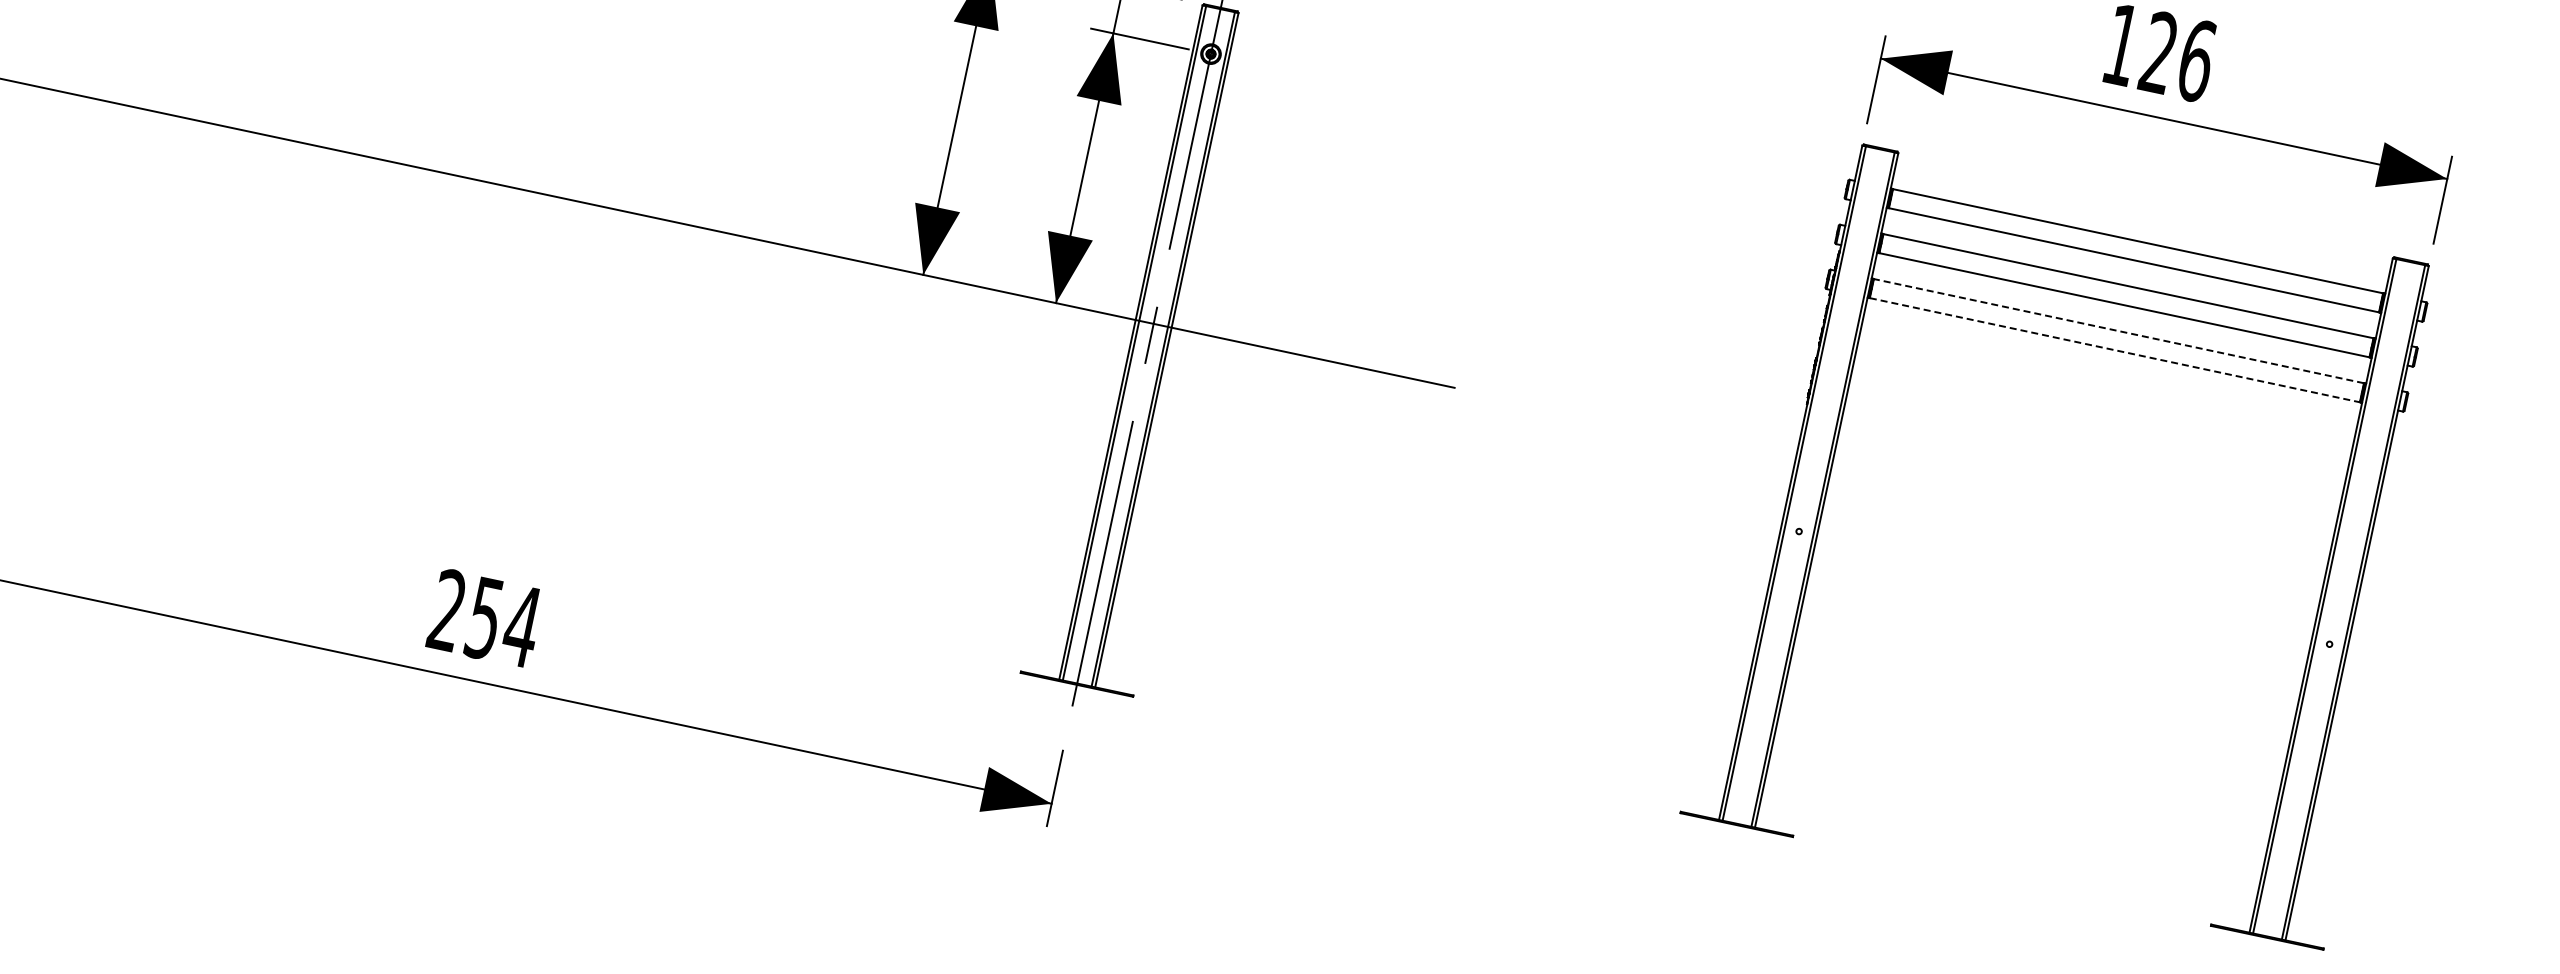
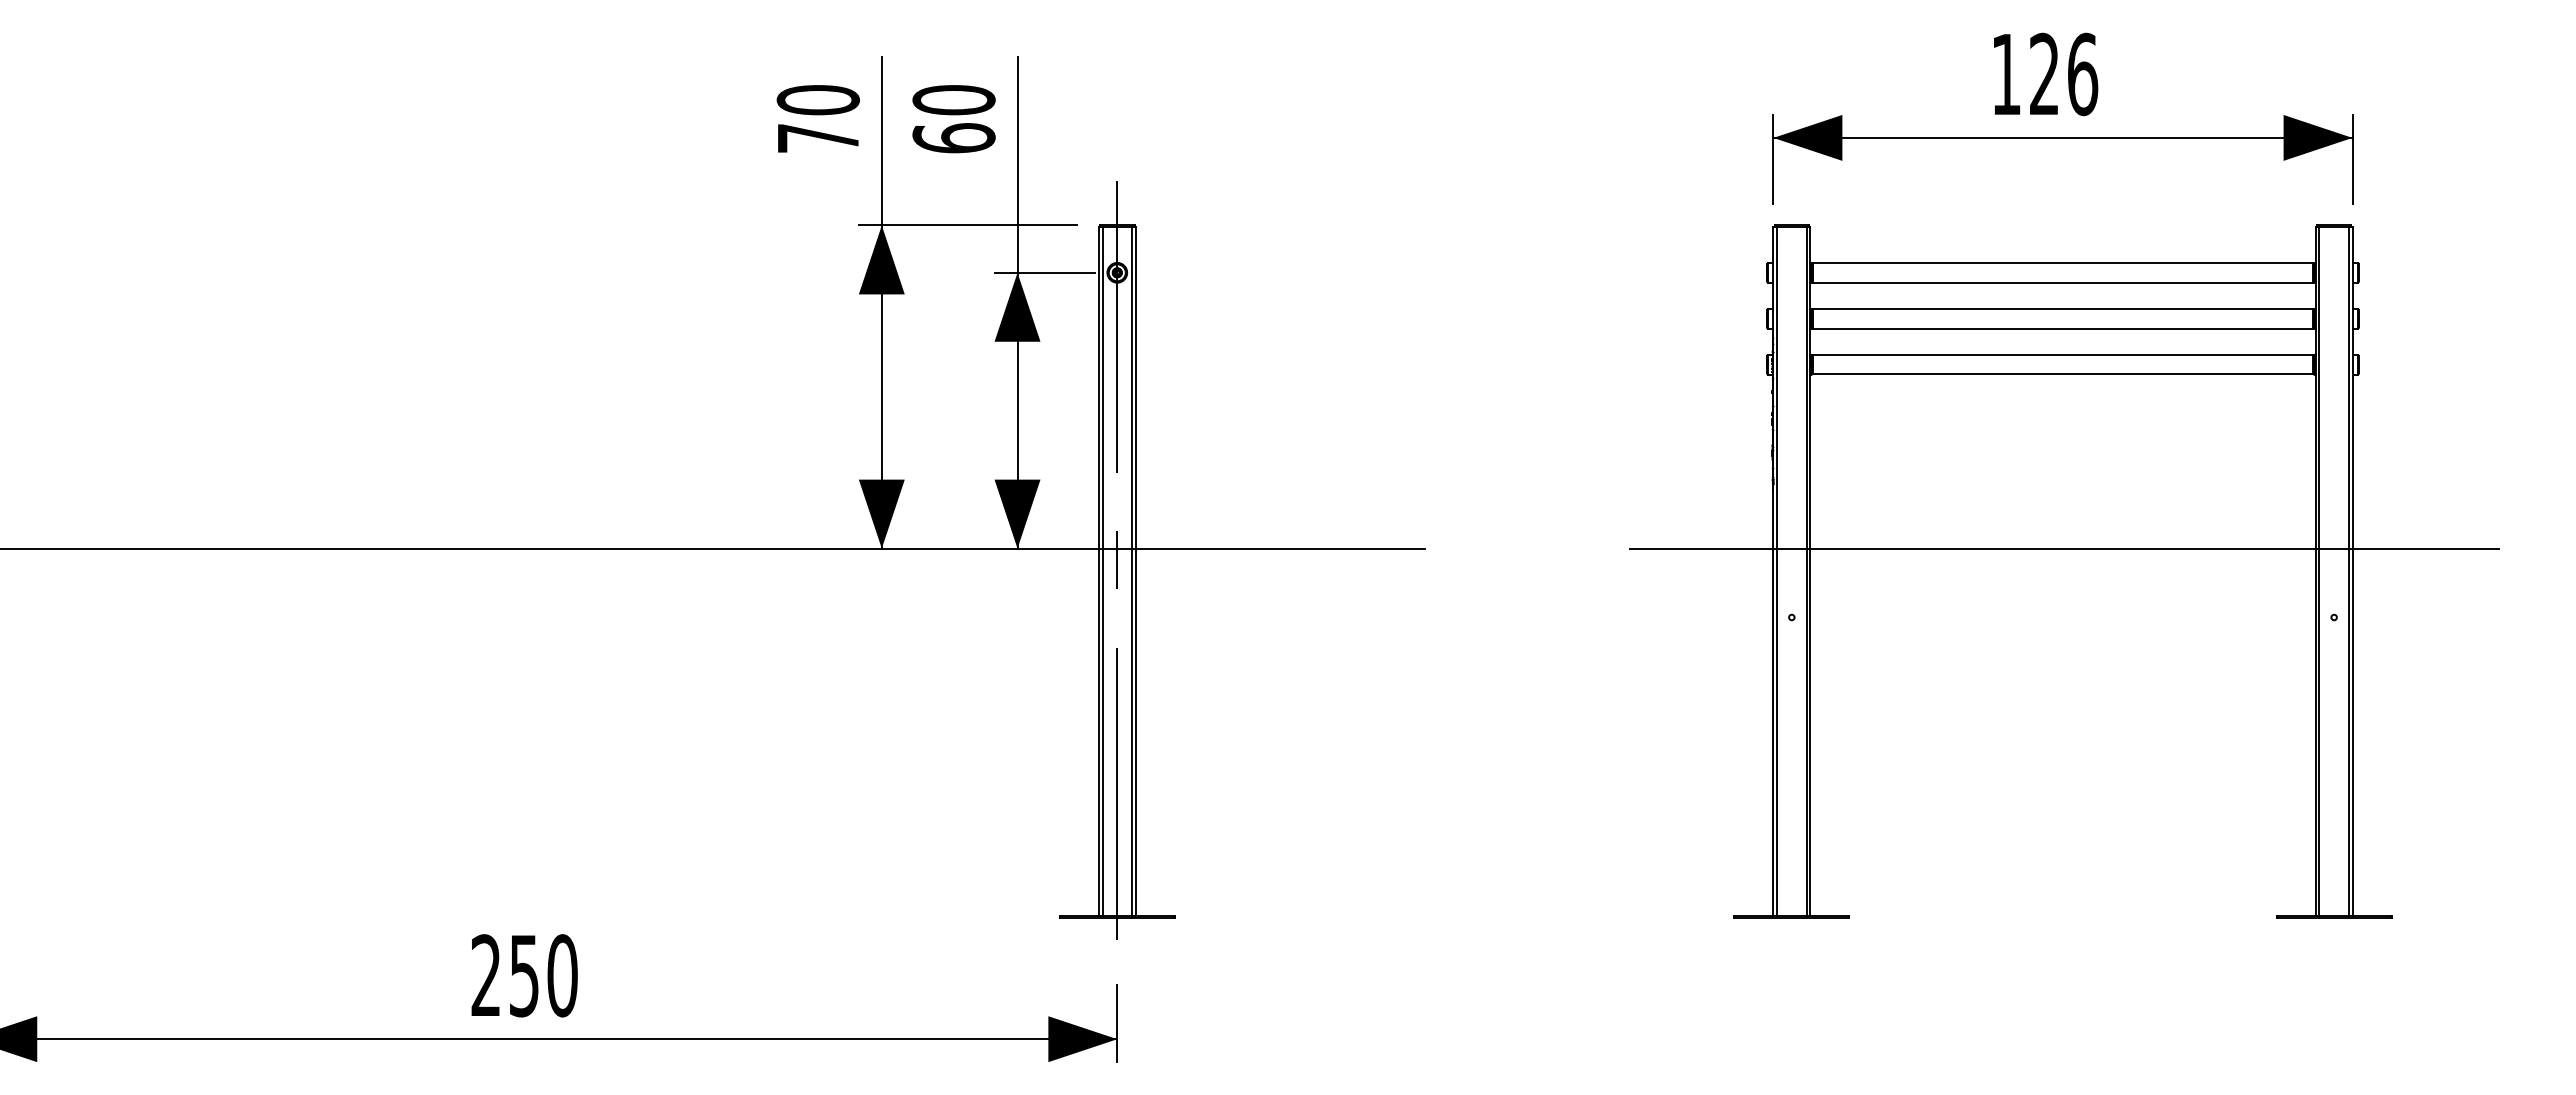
line: (2118, 330) -> (2062, 354), dashed -> solid
line: (2115, 350) -> (2063, 374), dashed -> solid
line: (2080, 520) -> (2064, 548), added
text: (522, 626) -> (562, 975), 254 -> 250

